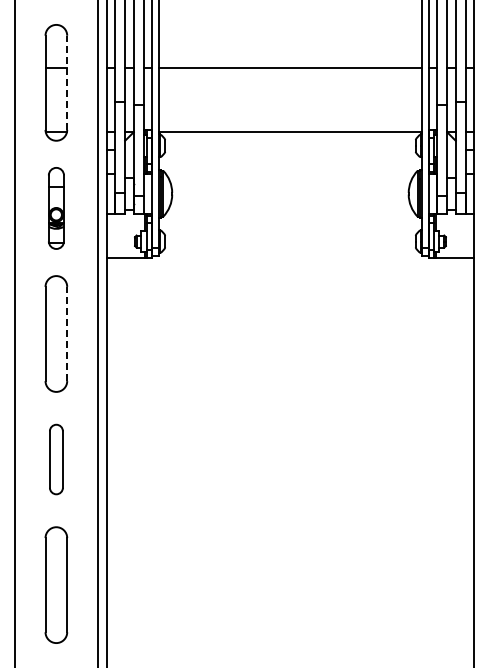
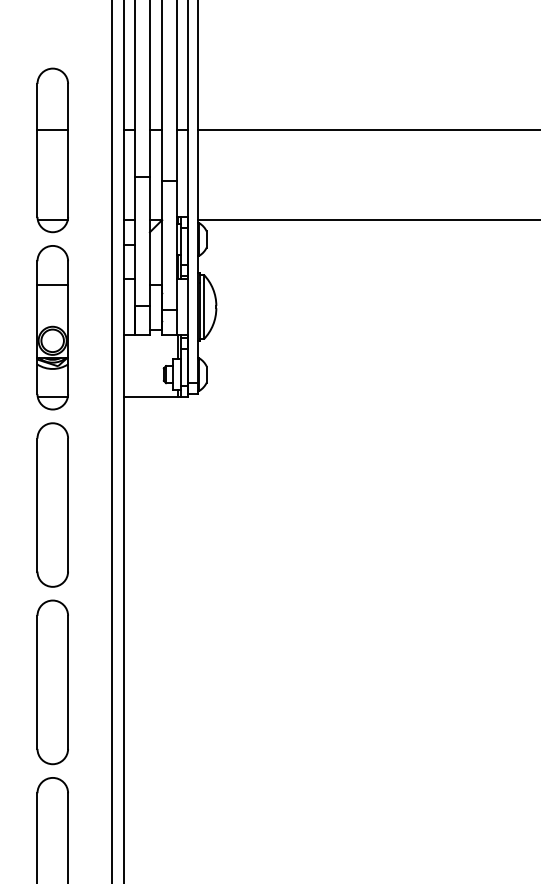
line: (67, 82) -> (68, 149), dashed -> solid
part: (56, 208) -> (52, 327), size x1.43
line: (67, 333) -> (68, 504), dashed -> solid
part: (56, 459) -> (52, 682), size x1.67

